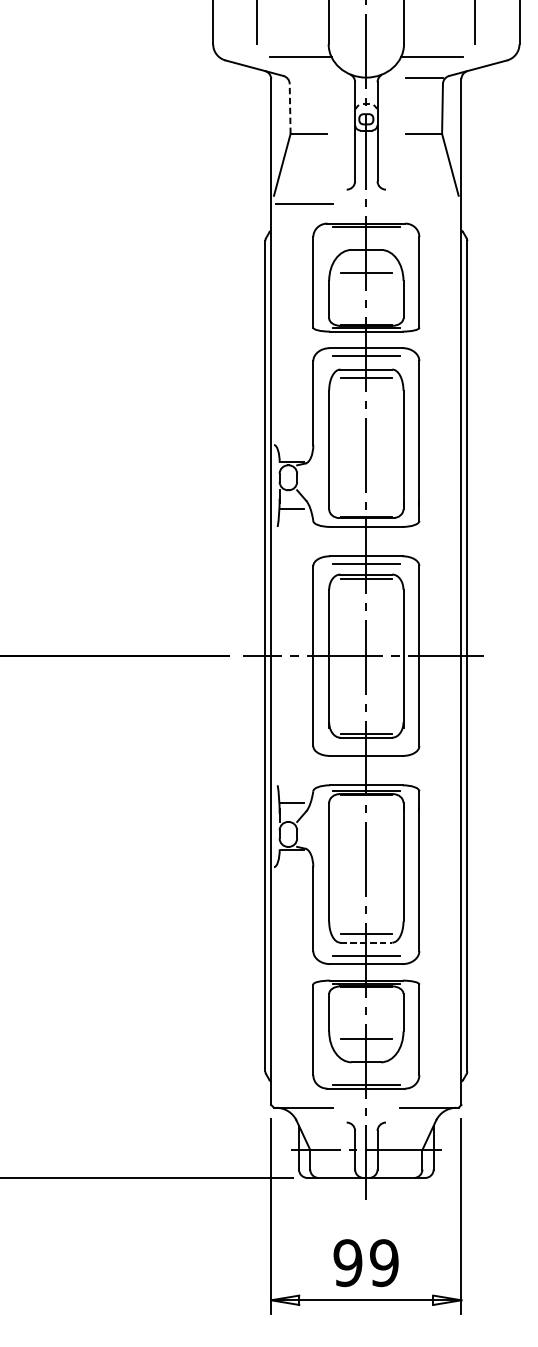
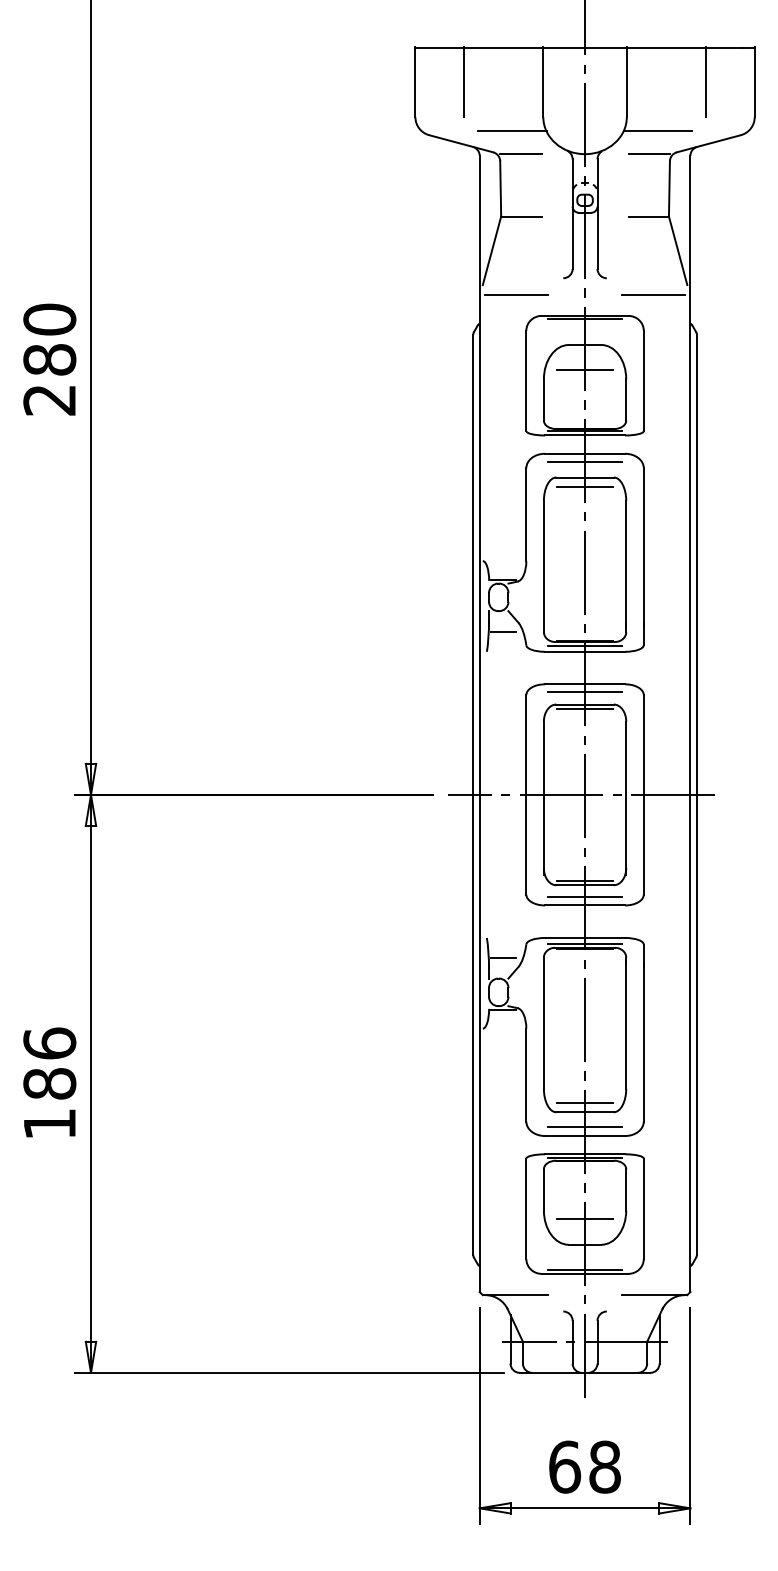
line: (308, 77) -> (520, 154), added
line: (289, 108) -> (500, 188), dashed -> solid
line: (427, 204) -> (652, 294), added
line: (365, 521) -> (584, 645), added
line: (365, 748) -> (584, 897), added
line: (366, 942) -> (585, 1112), dashed -> solid
text: (365, 1262) -> (584, 1466), 99 -> 68

